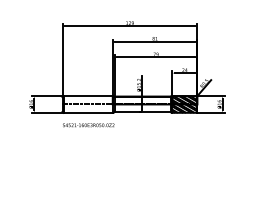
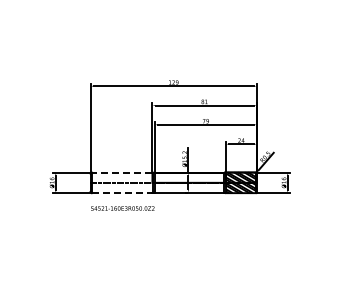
line: (87, 96) -> (121, 172), solid -> dashed
line: (88, 113) -> (122, 193), solid -> dashed

